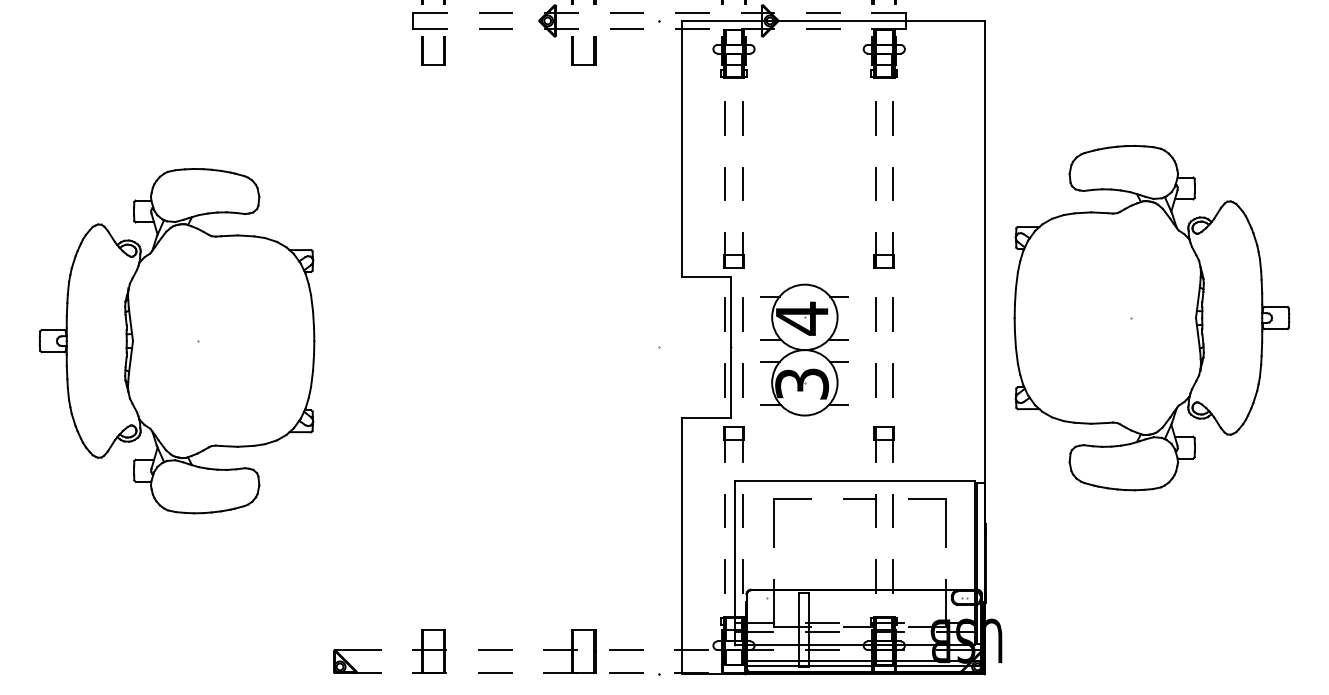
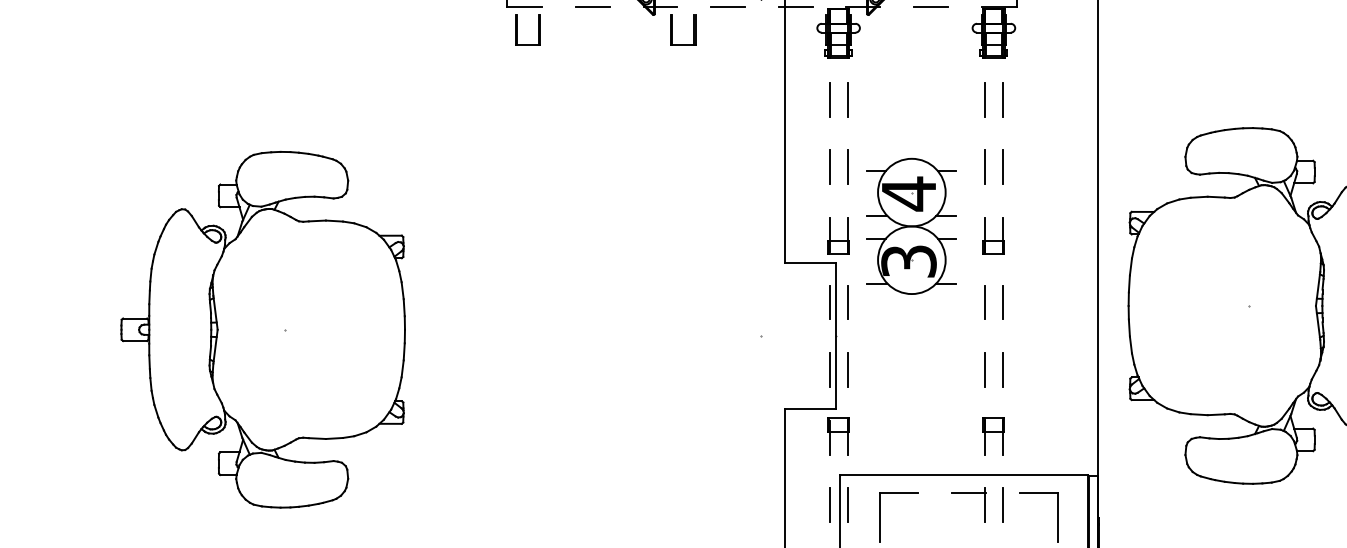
part: (804, 349) -> (911, 225), moved

